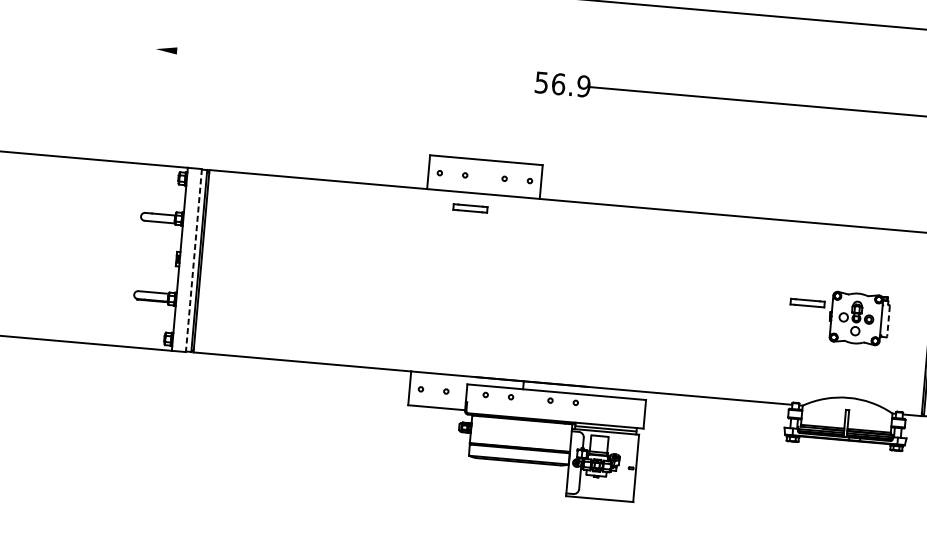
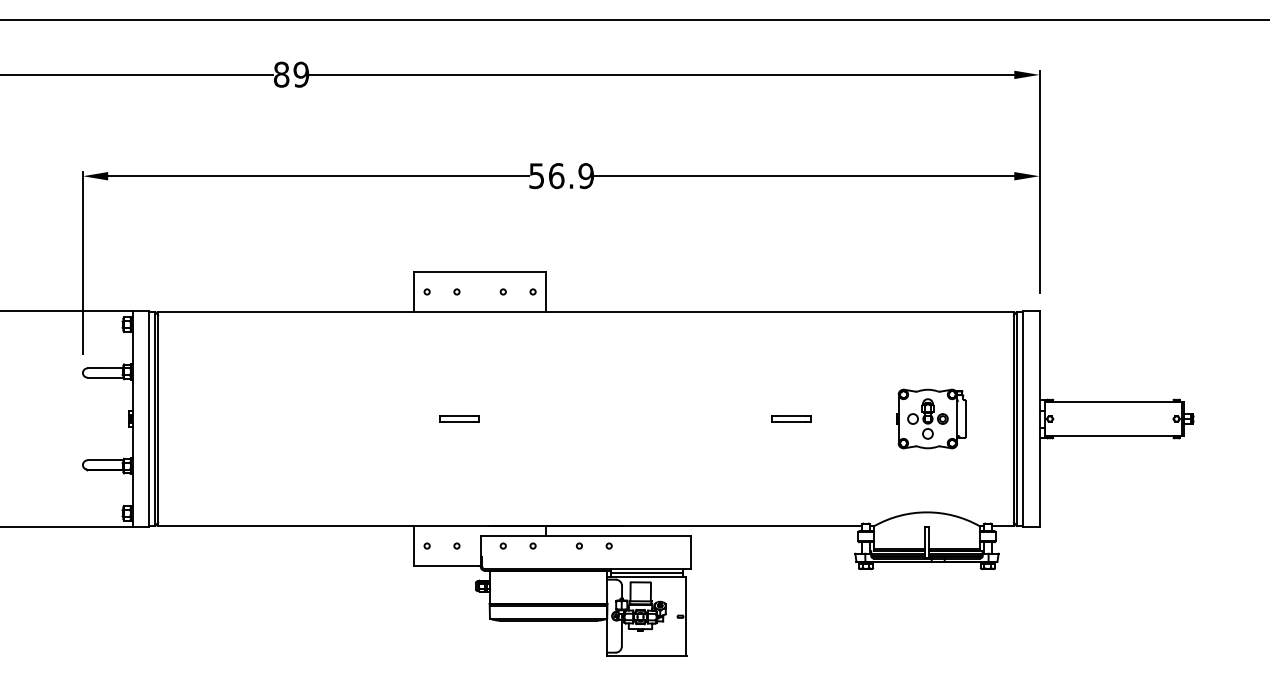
line: (356, 66) -> (318, 176), added
line: (148, 123) -> (82, 263), added
part: (470, 208) -> (459, 418), moved
line: (194, 260) -> (149, 419), dashed -> solid
part: (807, 302) -> (791, 418), moved
line: (888, 321) -> (965, 419), dashed -> solid

